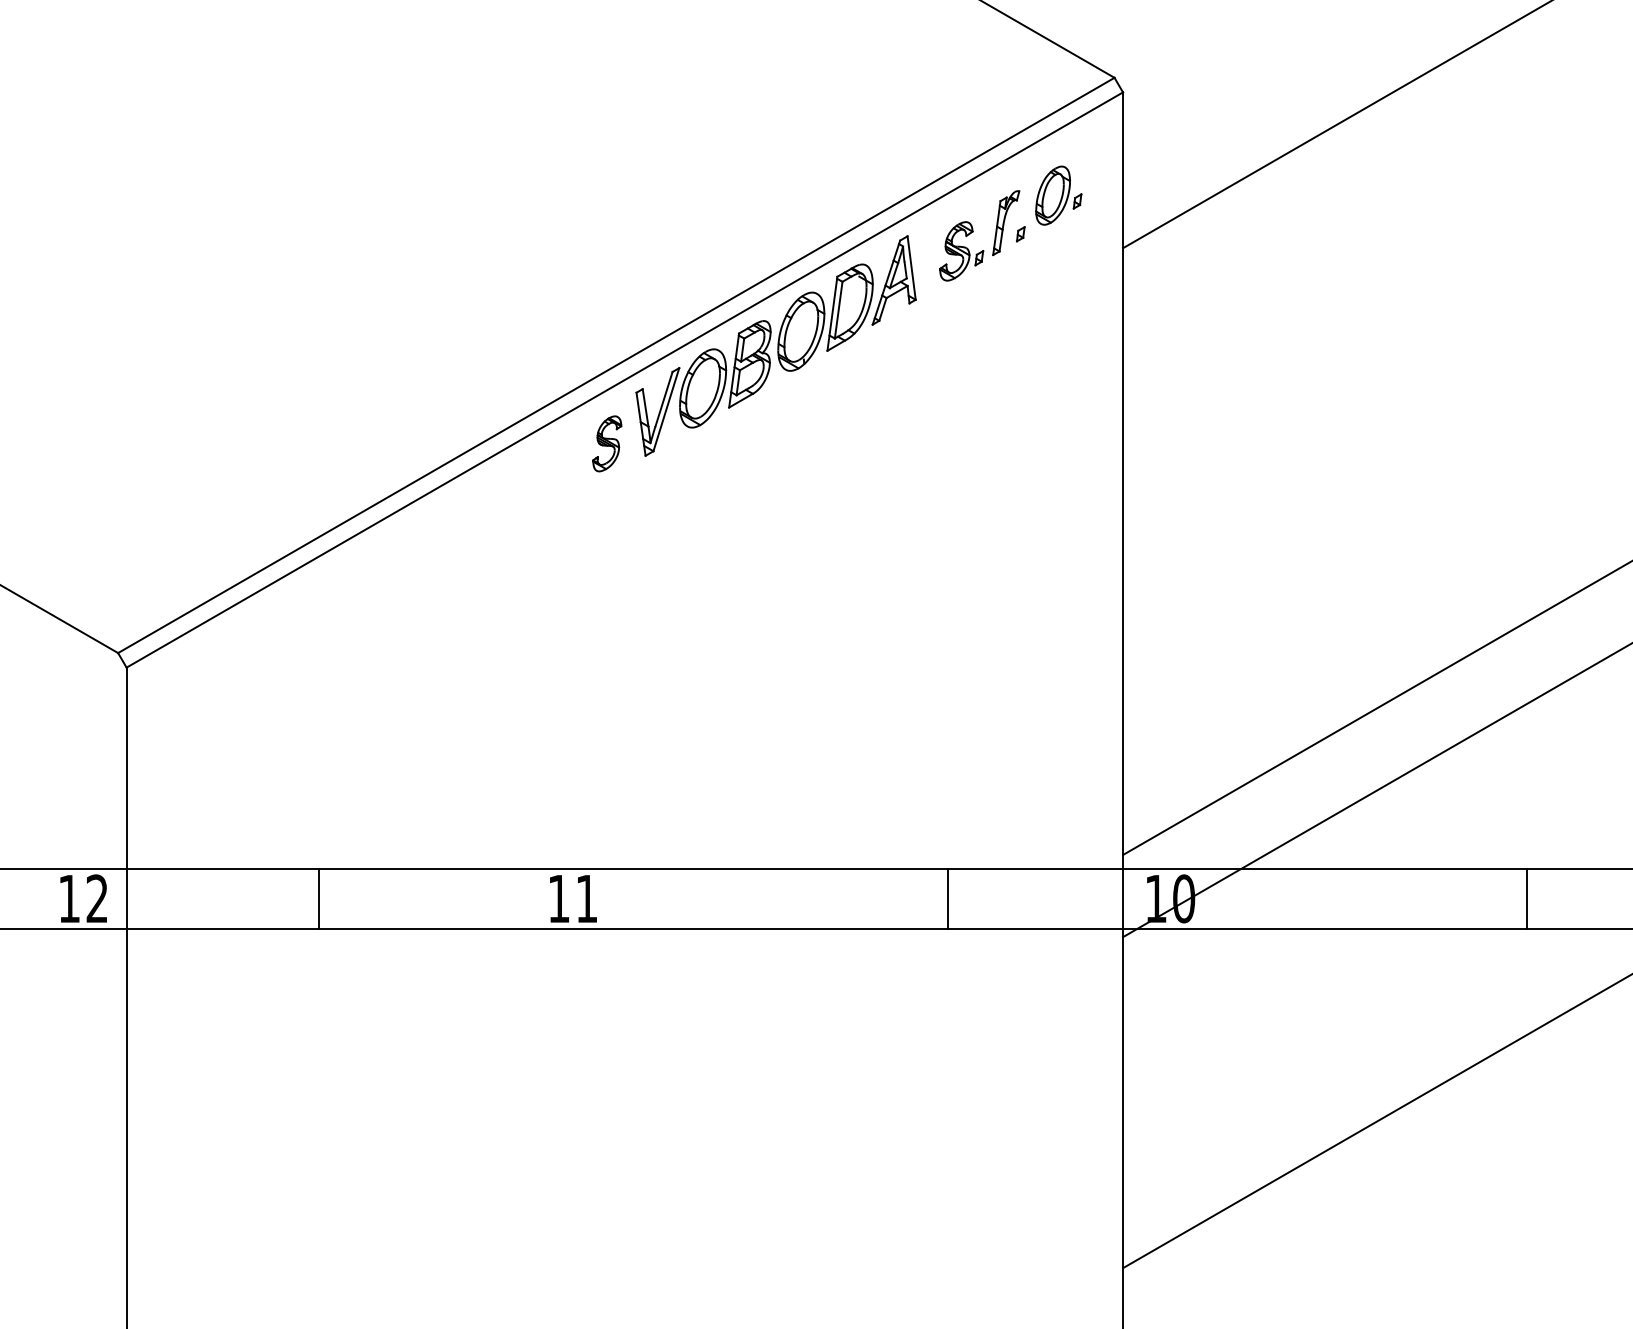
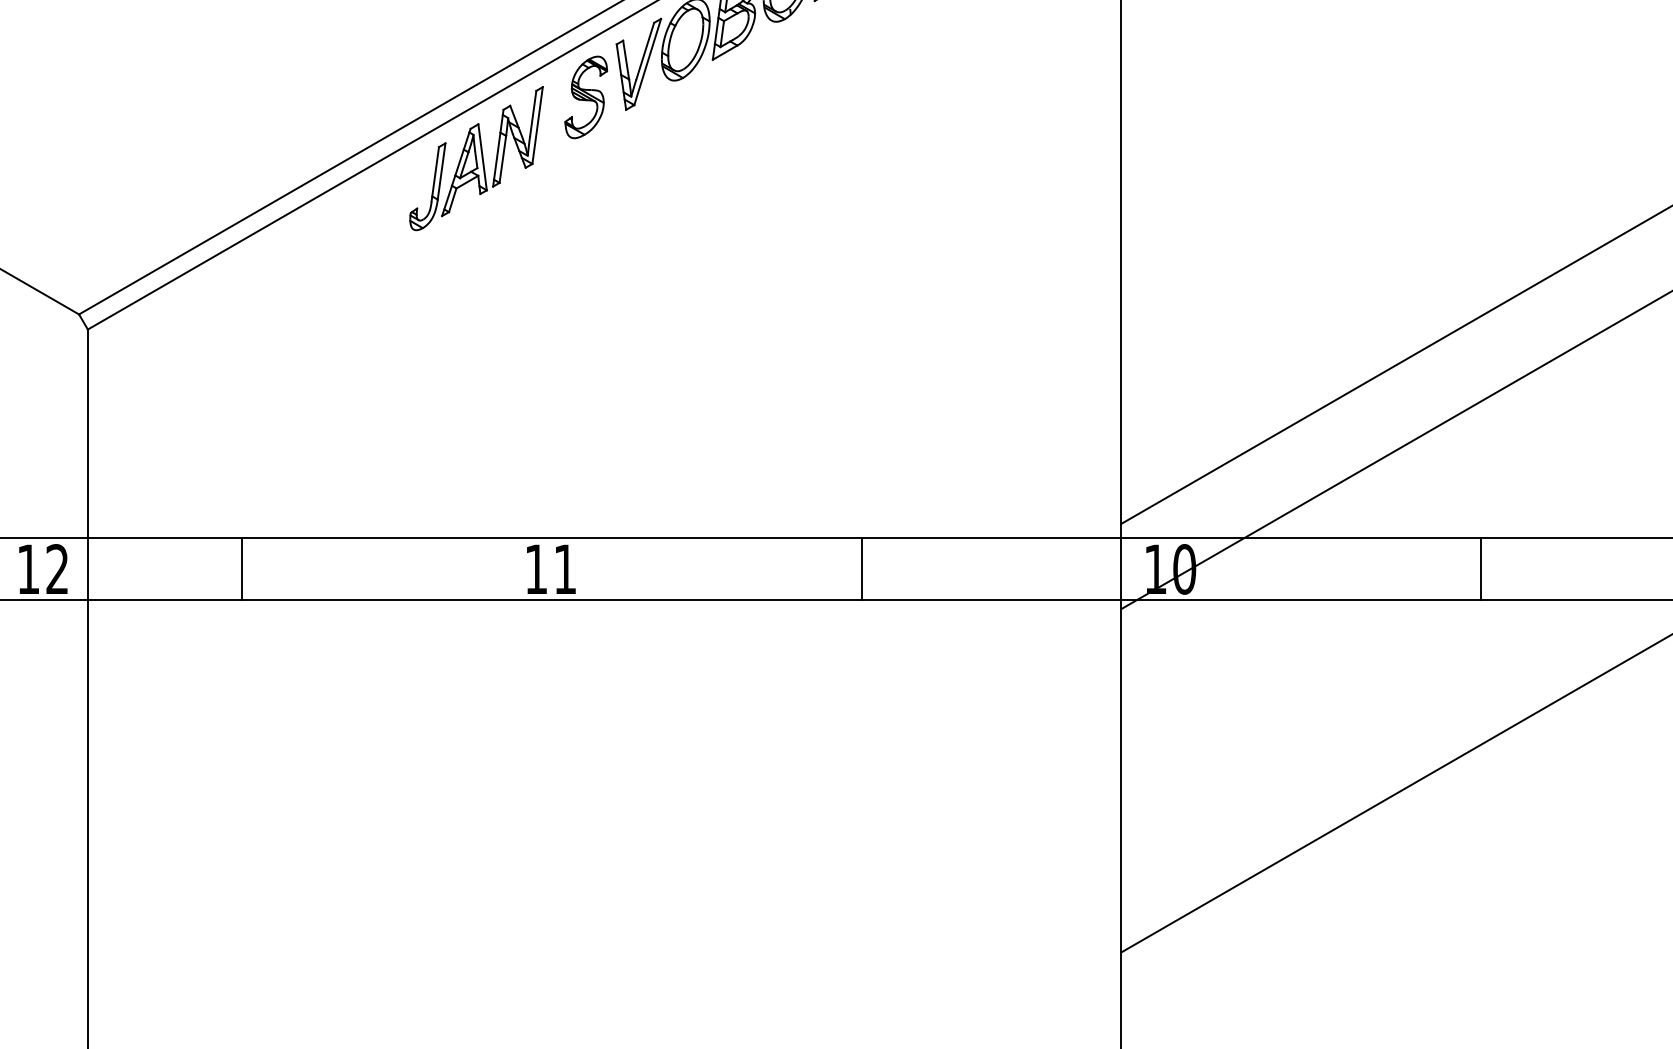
part: (607, 443) -> (586, 97), size x1.43
part: (501, 502) -> (476, 158), added
line: (318, 898) -> (242, 569), moved
line: (947, 898) -> (861, 569), moved
line: (1526, 898) -> (1480, 569), moved

